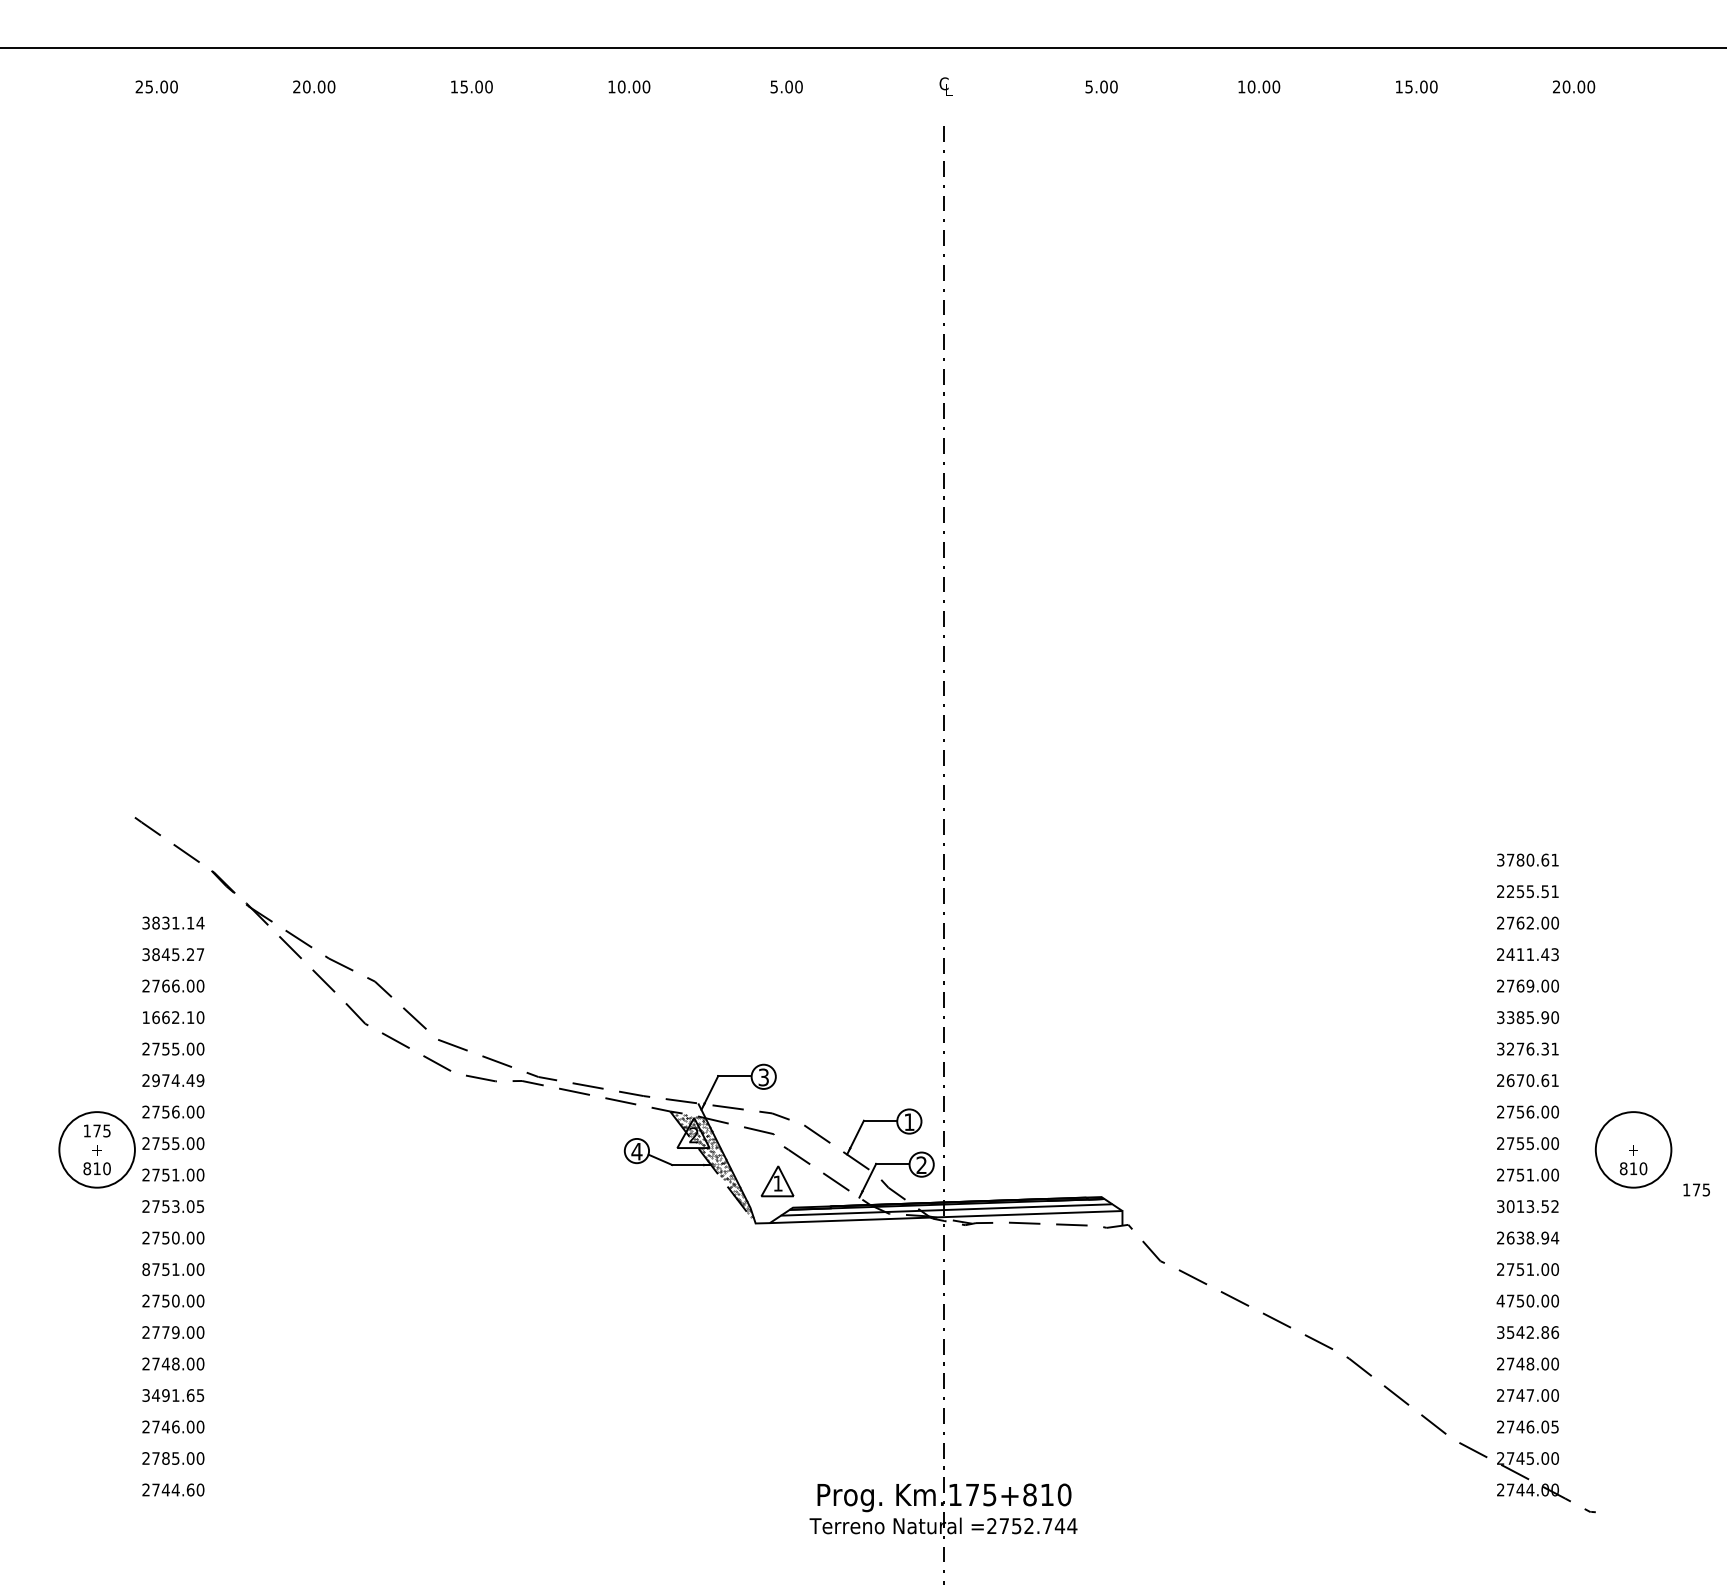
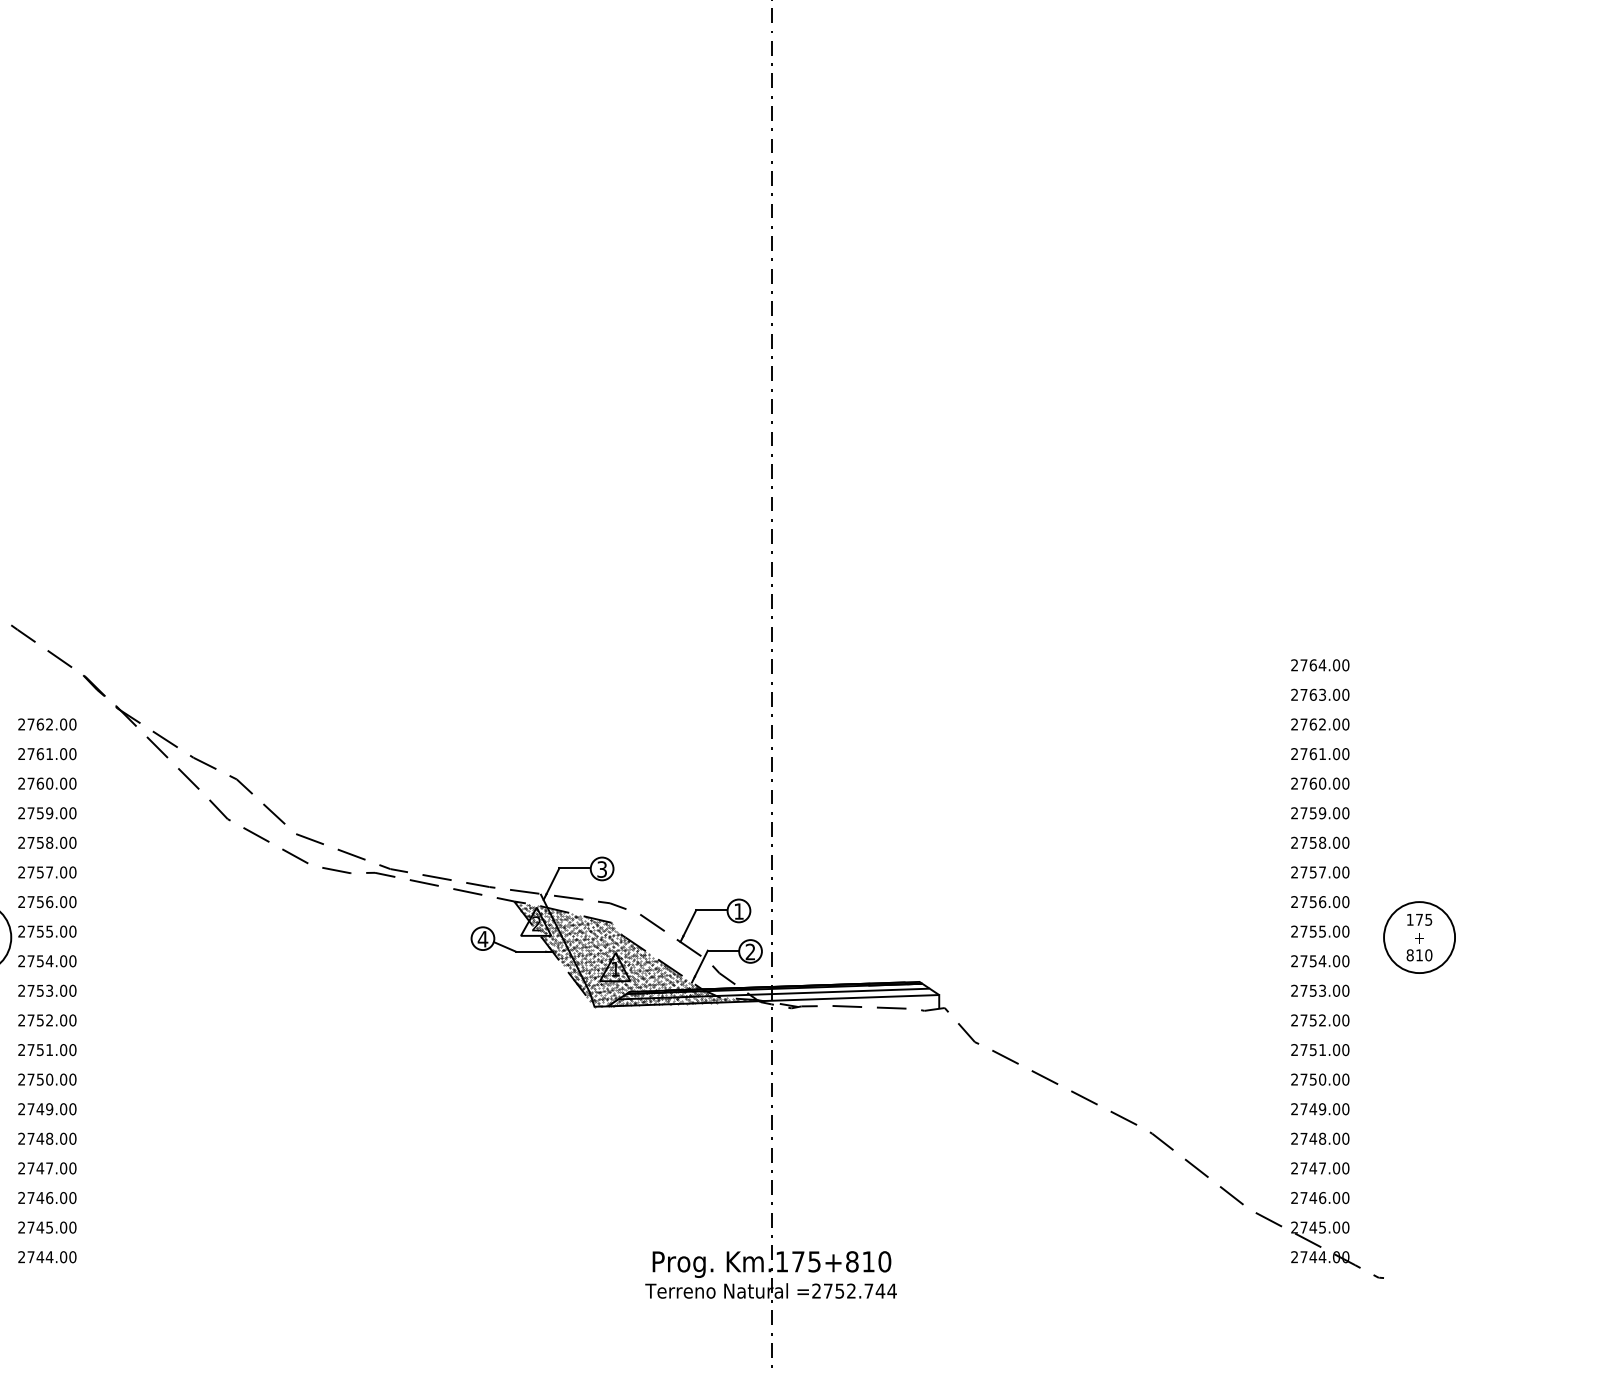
text: (1528, 859) -> (1320, 664), 3780.61 -> 2764.00
text: (1533, 891) -> (1325, 694), 2255.51 -> 2763.00
text: (173, 922) -> (47, 723), 3831.14 -> 2762.00
text: (173, 954) -> (47, 753), 3845.27 -> 2761.00
text: (1532, 954) -> (1324, 753), 2411.43 -> 2761.00
text: (175, 985) -> (49, 783), 2766.00 -> 2760.00
text: (1530, 986) -> (1322, 784), 2769.00 -> 2760.00
text: (168, 1017) -> (42, 813), 1662.10 -> 2759.00
text: (1522, 1017) -> (1315, 813), 3385.90 -> 2759.00
text: (175, 1048) -> (49, 842), 2755.00 -> 2758.00
text: (1527, 1048) -> (1319, 842), 3276.31 -> 2758.00
text: (178, 1080) -> (52, 872), 2974.49 -> 2757.00
text: (1532, 1080) -> (1324, 872), 2670.61 -> 2757.00
hatch: (816, 1171) -> (651, 957), added
text: (175, 1174) -> (49, 960), 2751.00 -> 2754.00
text: (1530, 1174) -> (1322, 960), 2751.00 -> 2754.00
text: (1696, 1189) -> (1419, 919), moved
text: (200, 1206) -> (72, 990), 2753.05 -> 2753.00
text: (1528, 1206) -> (1320, 990), 3013.52 -> 2753.00
text: (175, 1237) -> (49, 1019), 2750.00 -> 2752.00
text: (1532, 1237) -> (1324, 1019), 2638.94 -> 2752.00
text: (145, 1269) -> (21, 1049), 8751.00 -> 2751.00
text: (1500, 1300) -> (1294, 1079), 4750.00 -> 2750.00
text: (165, 1332) -> (39, 1109), 2779.00 -> 2749.00
text: (1528, 1332) -> (1320, 1109), 3542.86 -> 2749.00
text: (173, 1395) -> (47, 1168), 3491.65 -> 2747.00
text: (1554, 1426) -> (1345, 1197), 2746.05 -> 2746.00
text: (165, 1458) -> (39, 1227), 2785.00 -> 2745.00
text: (190, 1489) -> (63, 1256), 2744.60 -> 2744.00

